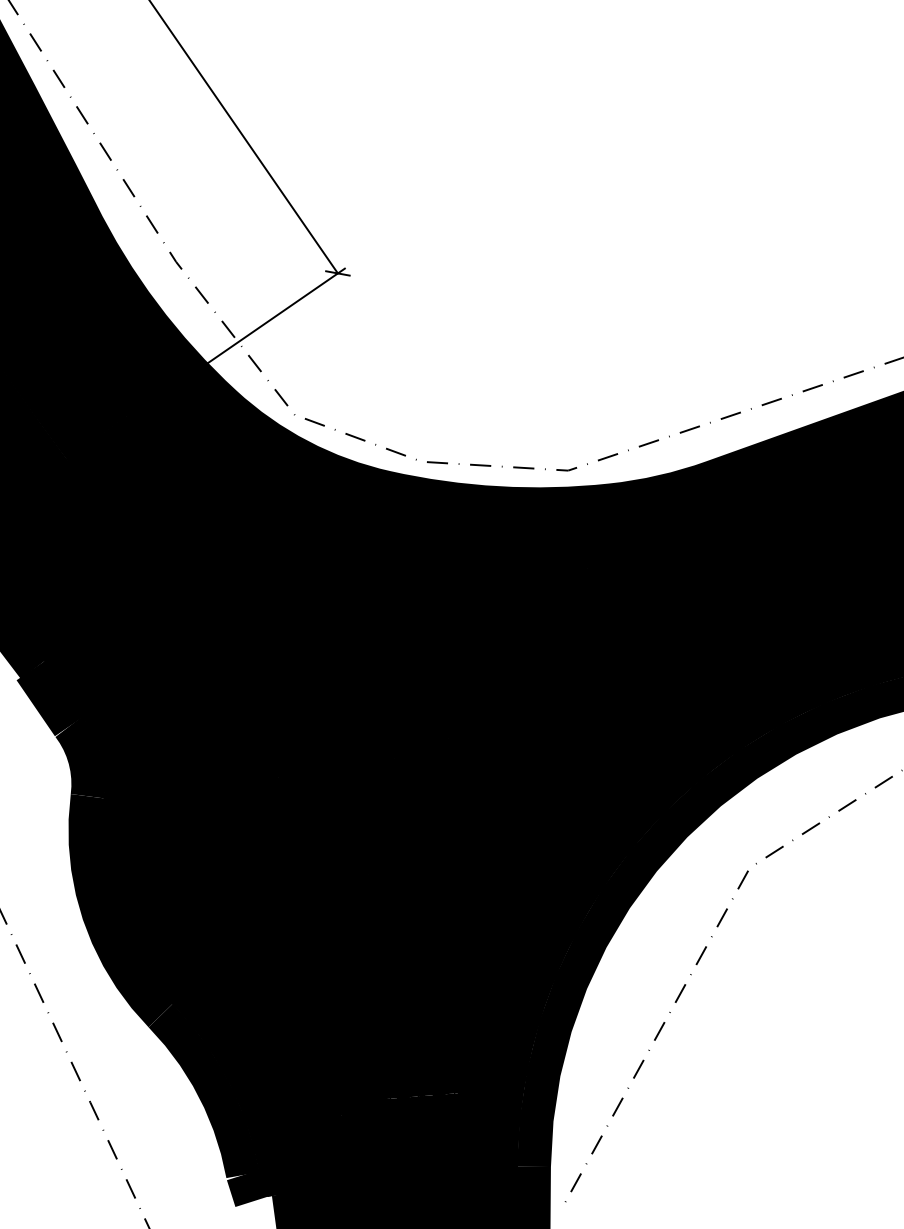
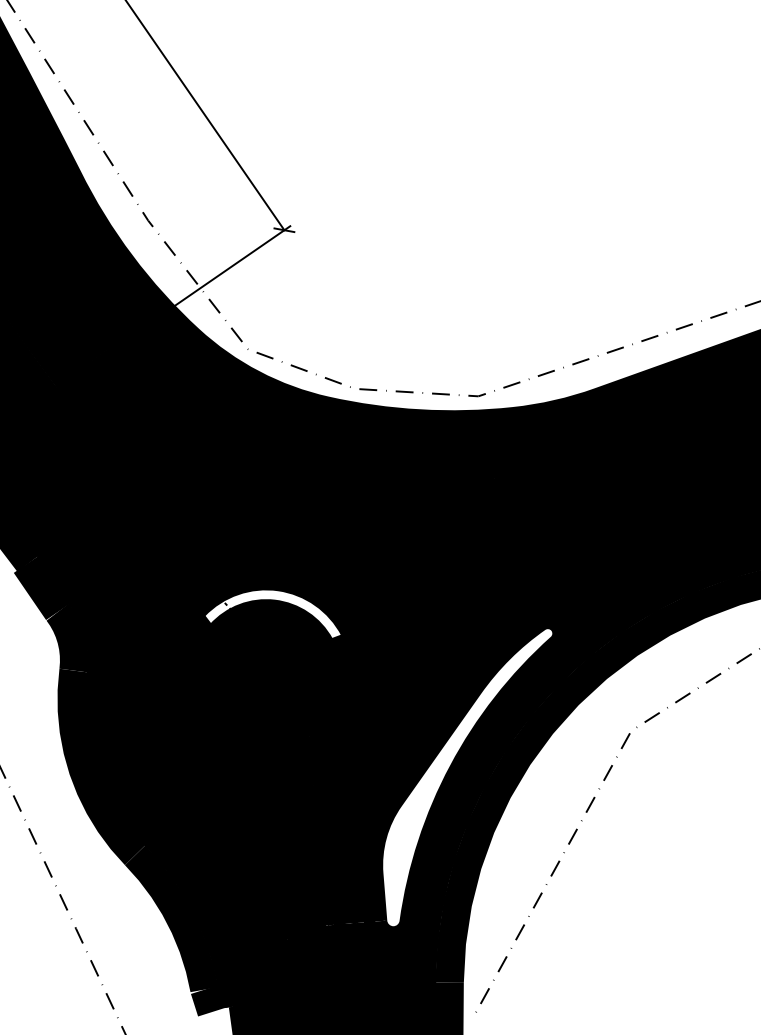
fill: (324, 728) -> (273, 613), removed
fill: (555, 922) -> (467, 776), removed

